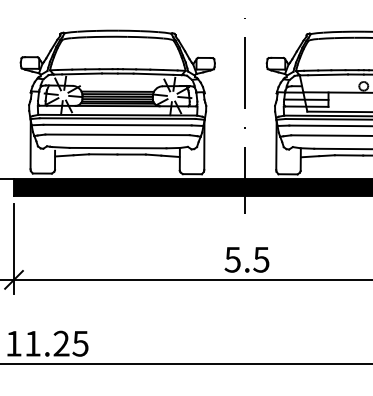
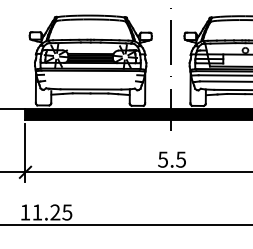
line: (117, 124) -> (90, 74), removed
line: (117, 133) -> (90, 80), removed

